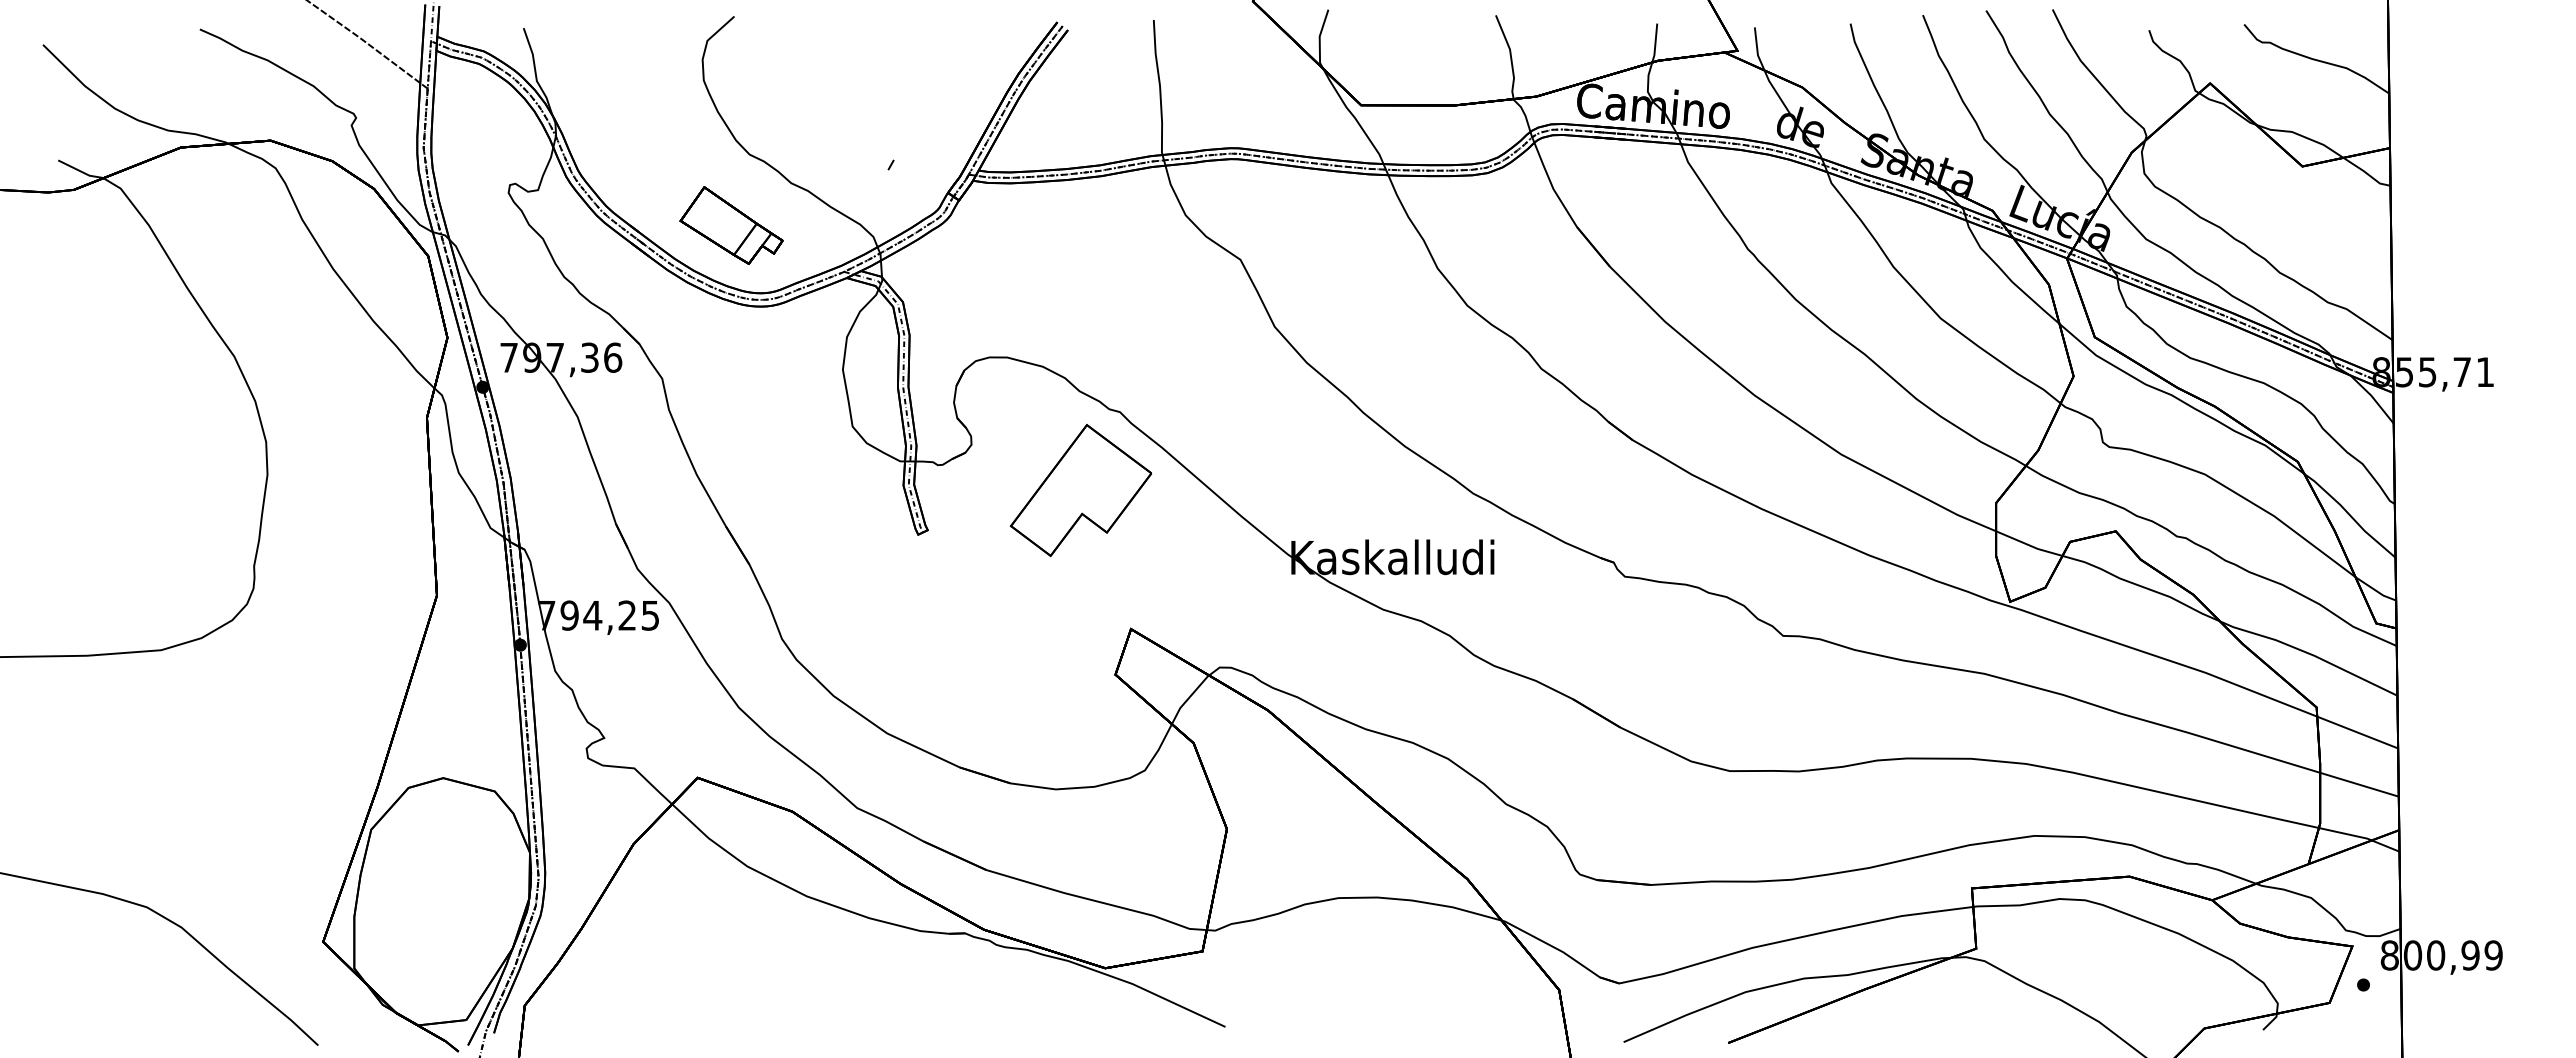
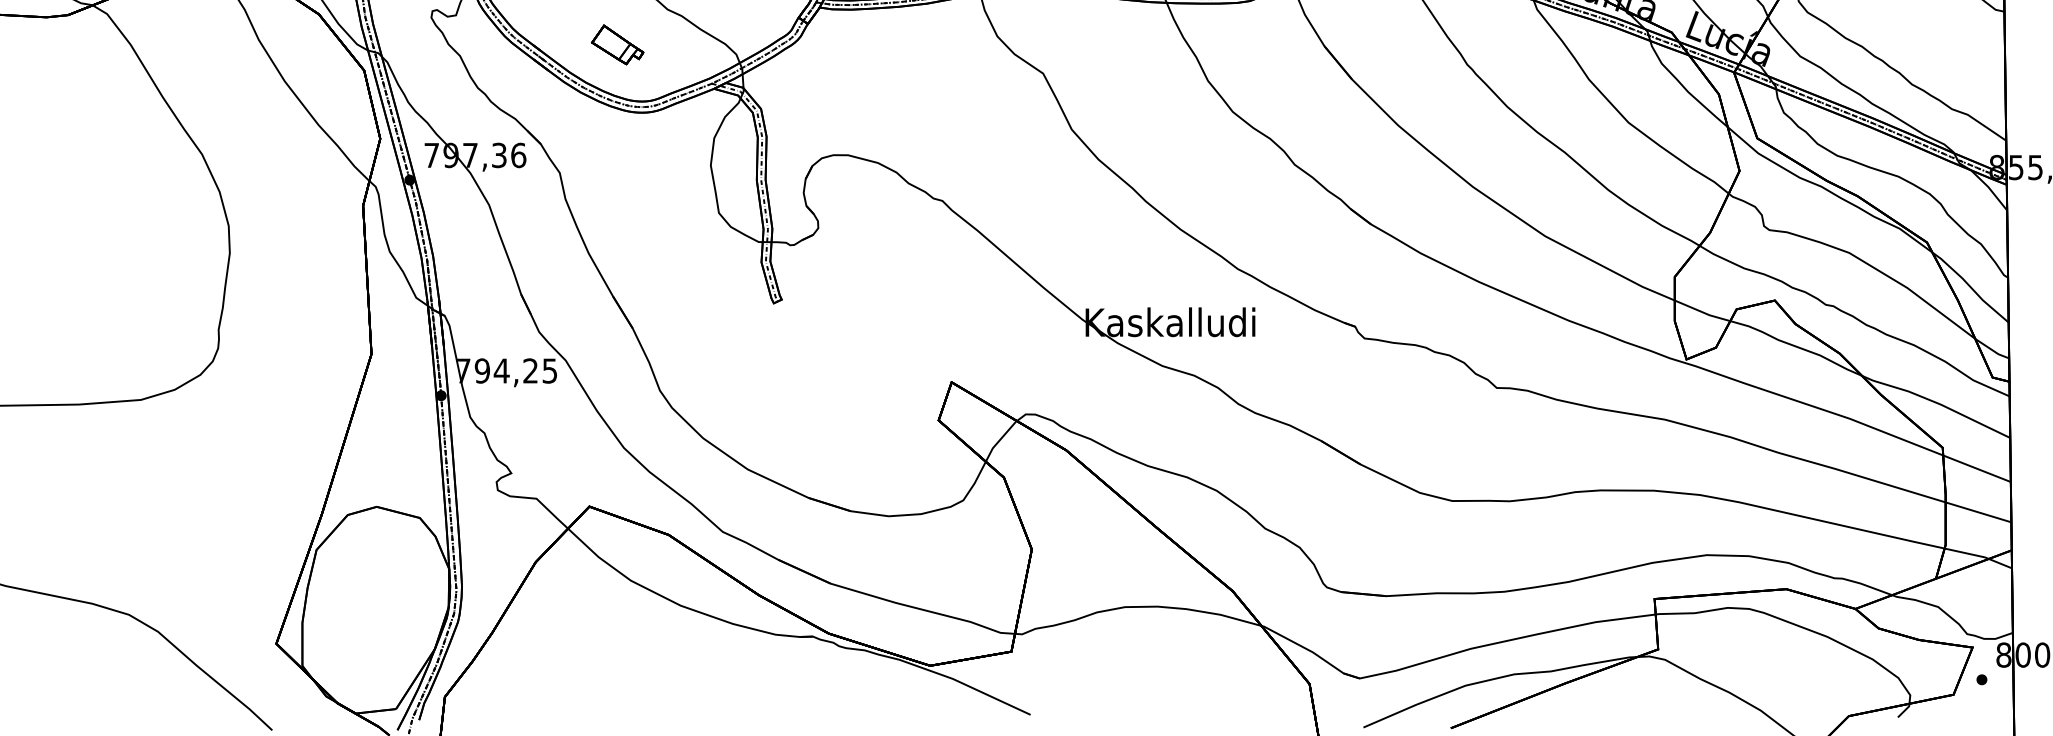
part: (731, 225) -> (617, 44), size x0.6
part: (1080, 490) -> (909, 266), removed

